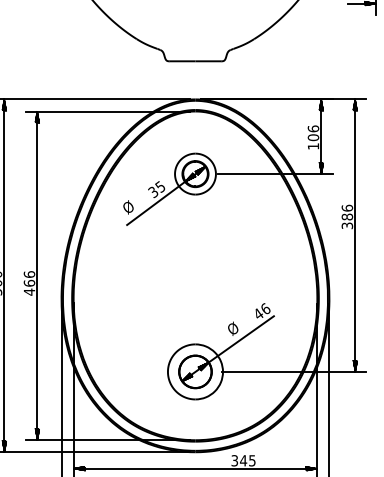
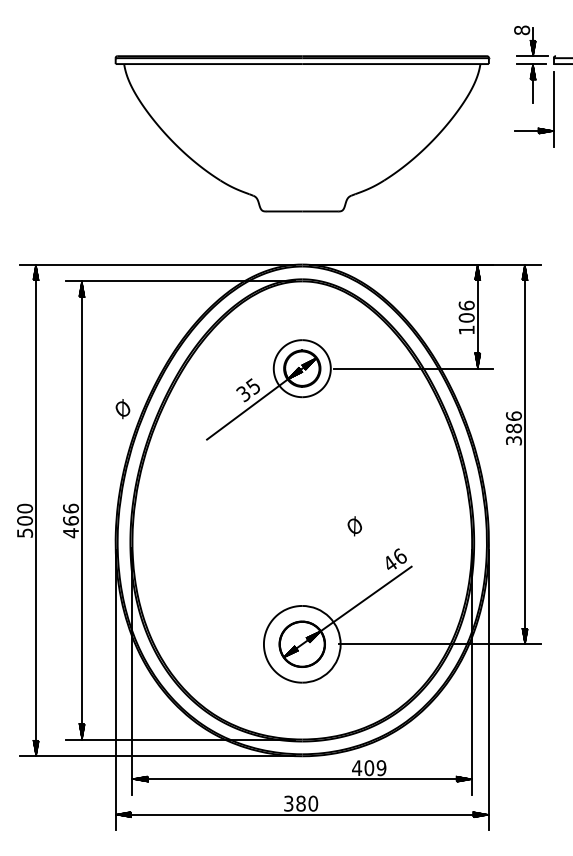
text: (128, 207) -> (122, 409), moved
text: (232, 328) -> (354, 526), moved
text: (243, 461) -> (369, 768), 345 -> 409

